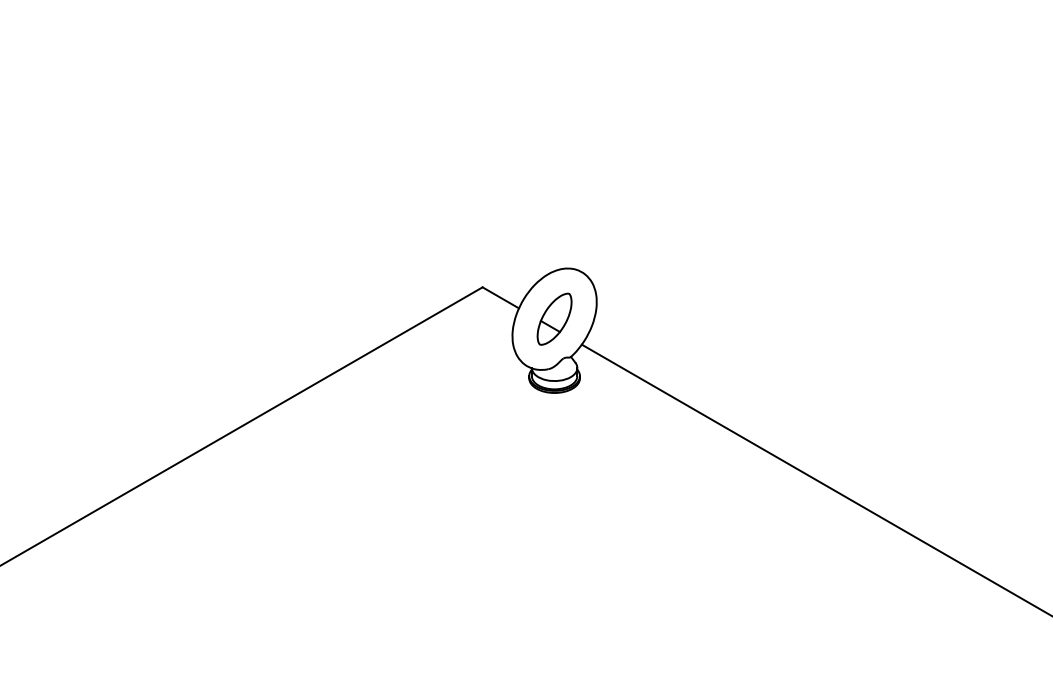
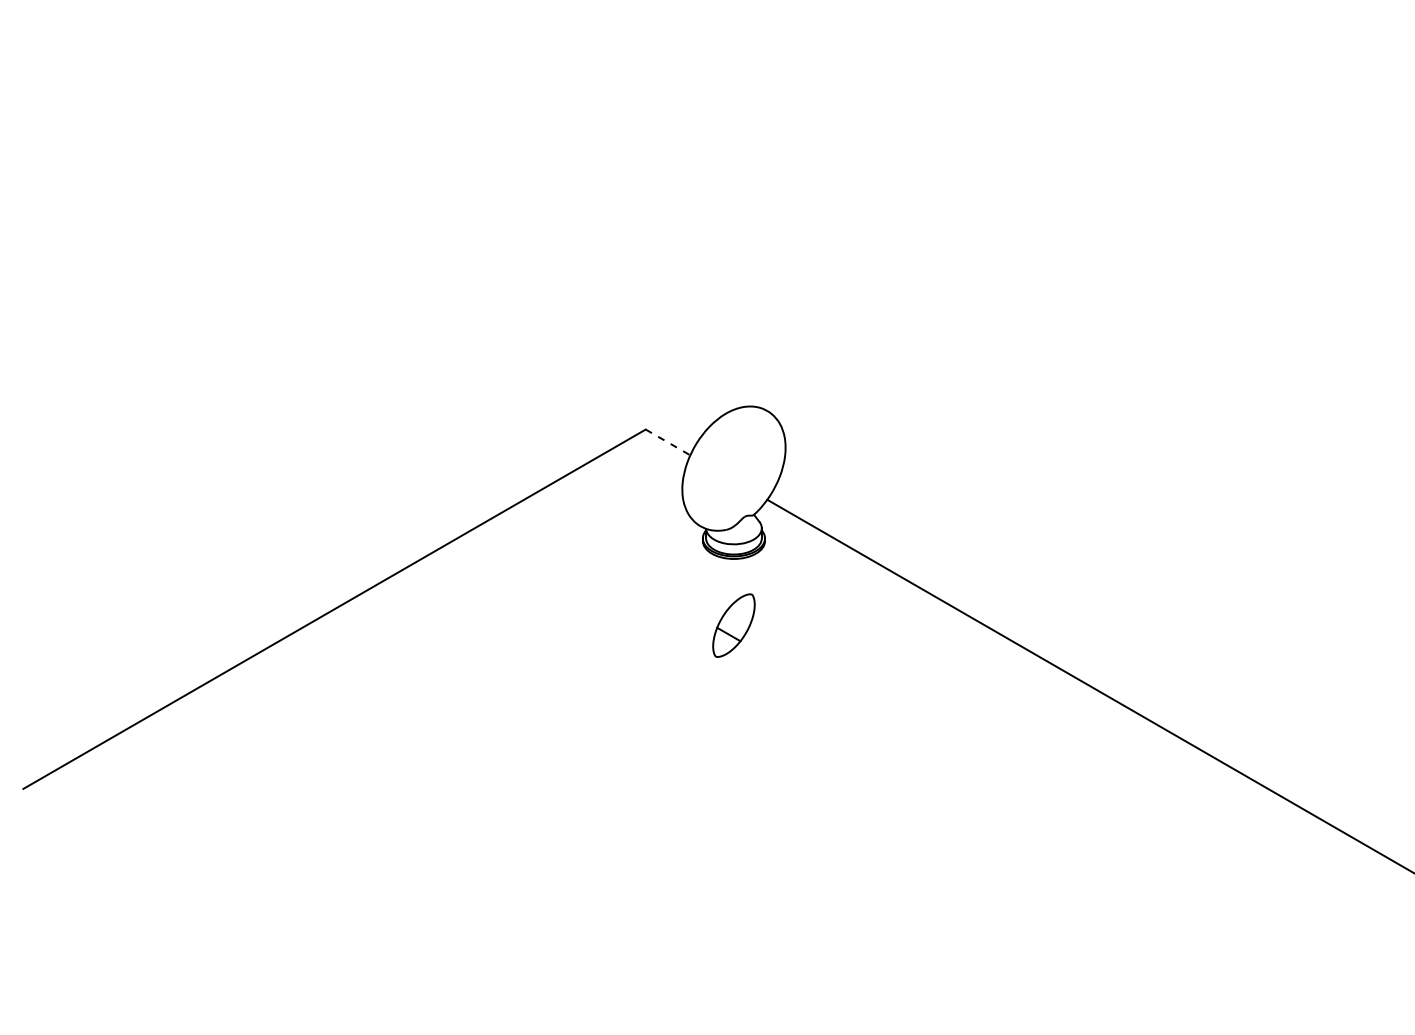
line: (501, 297) -> (668, 442), solid -> dashed
part: (554, 319) -> (733, 625), moved

